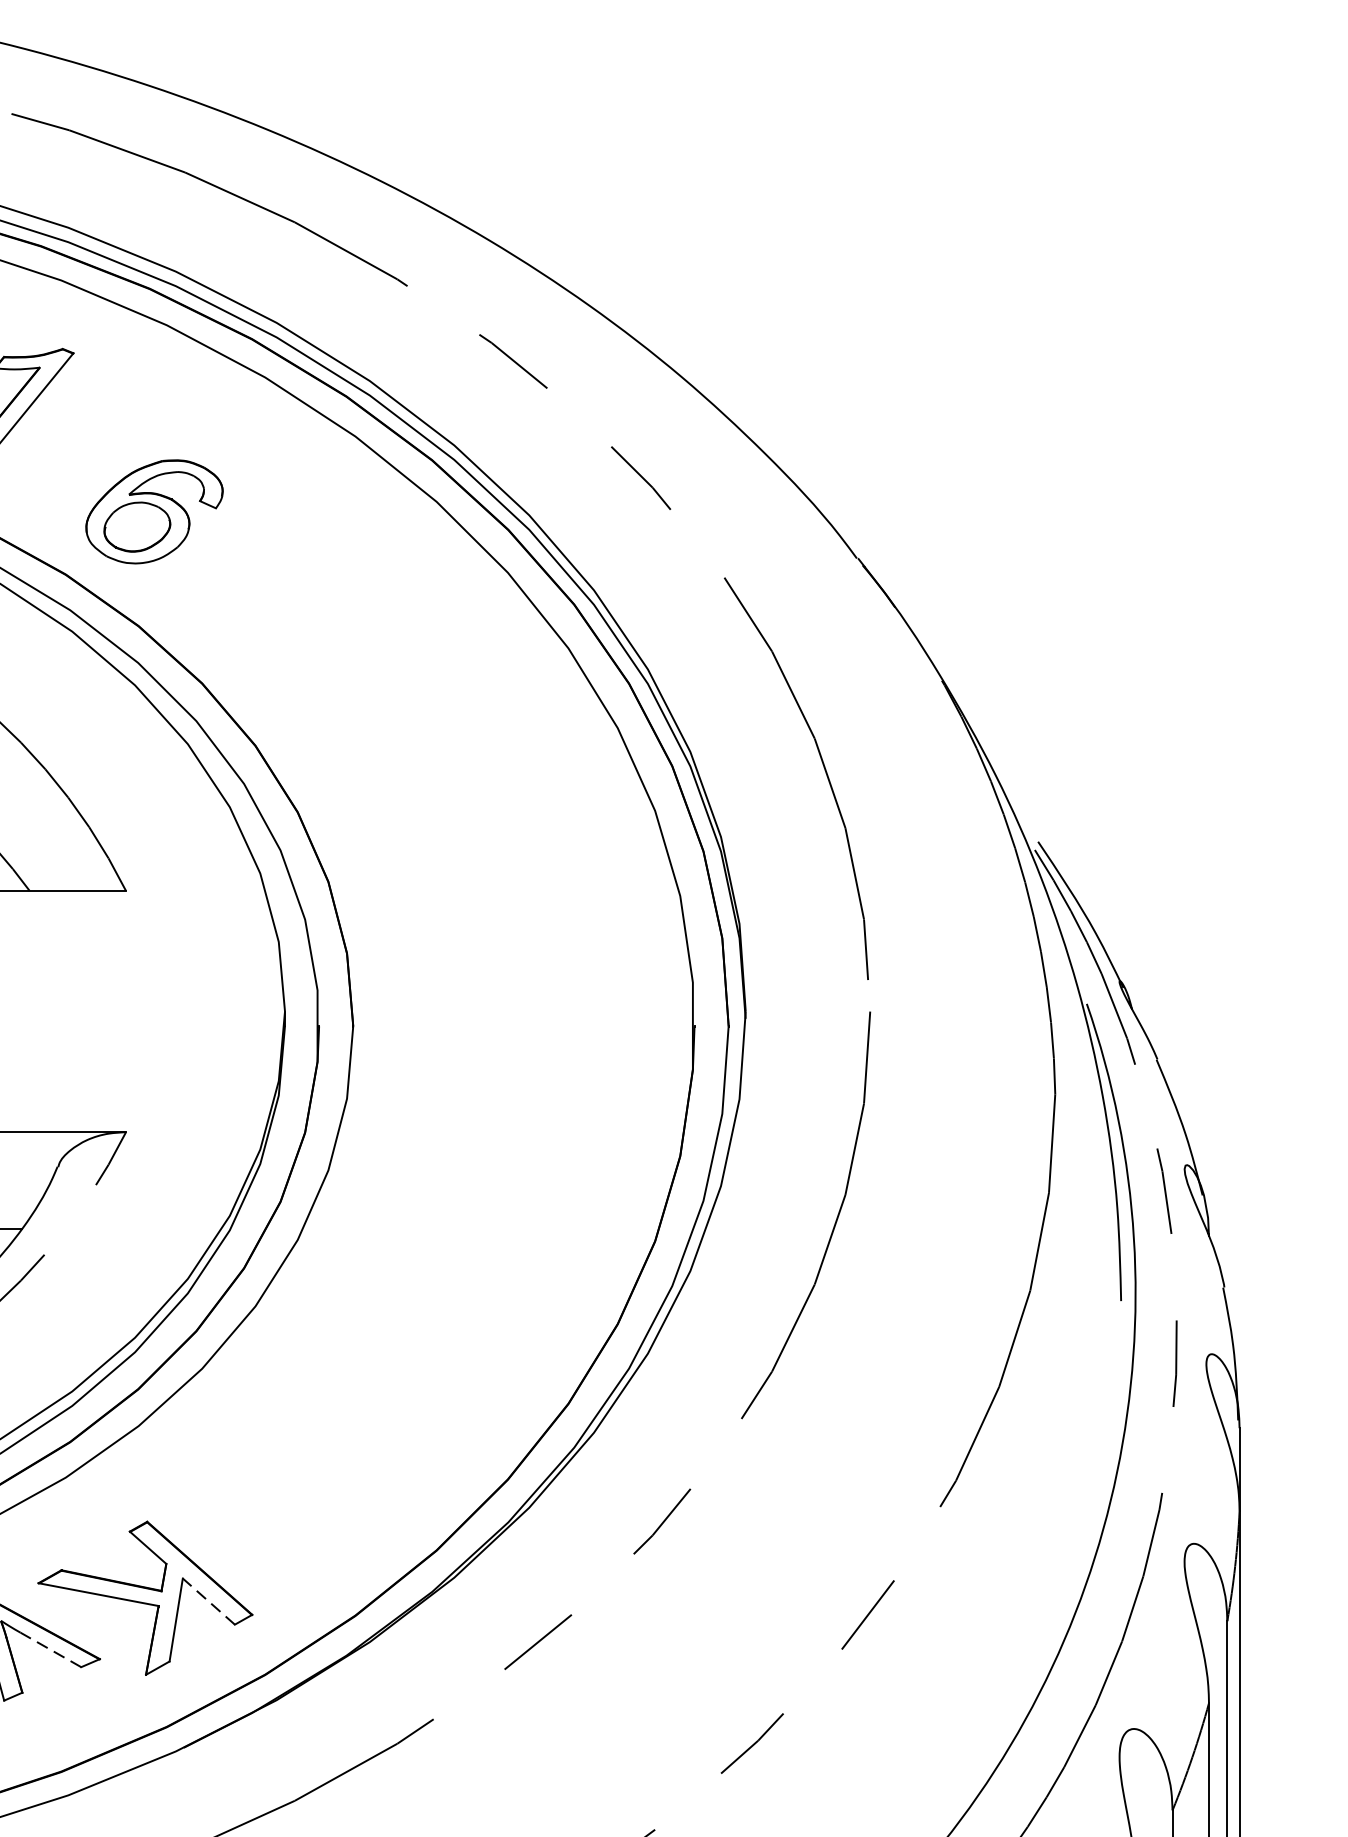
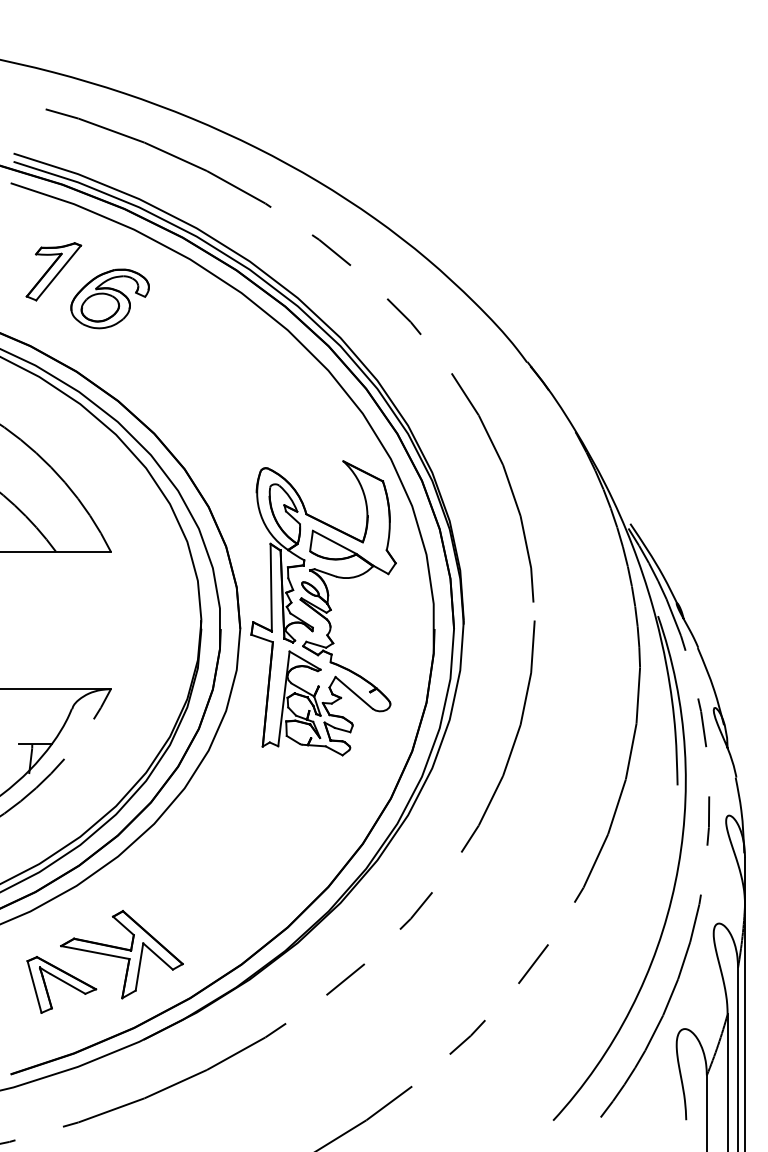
part: (153, 511) -> (109, 298), moved
part: (499, 990) -> (323, 608), added
line: (209, 1601) -> (158, 956), dashed -> solid
line: (51, 1650) -> (68, 984), dashed -> solid

